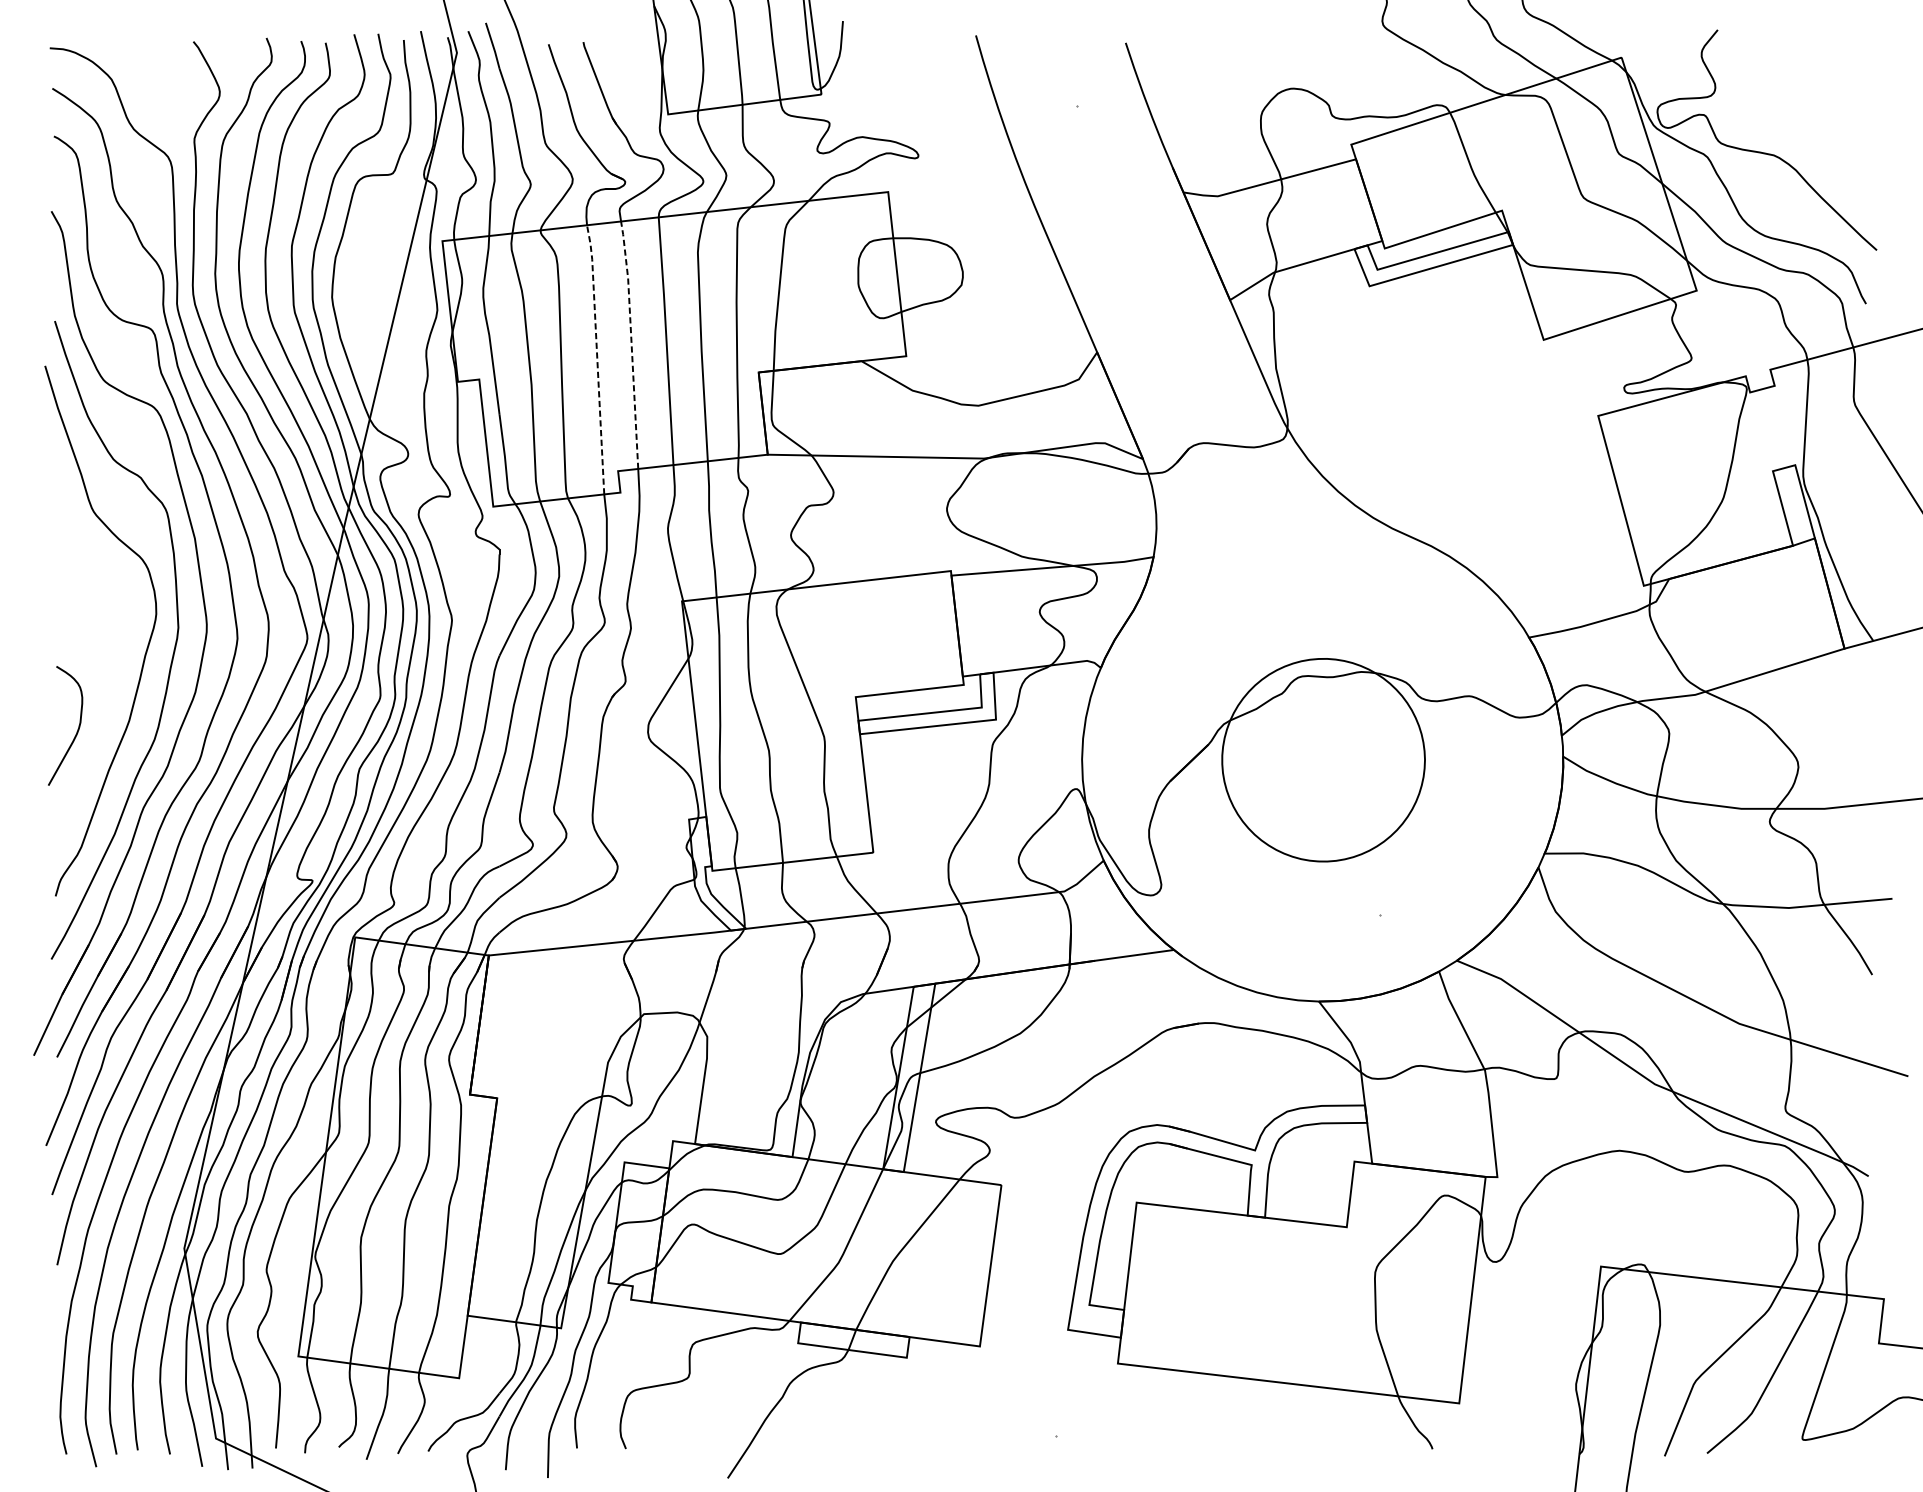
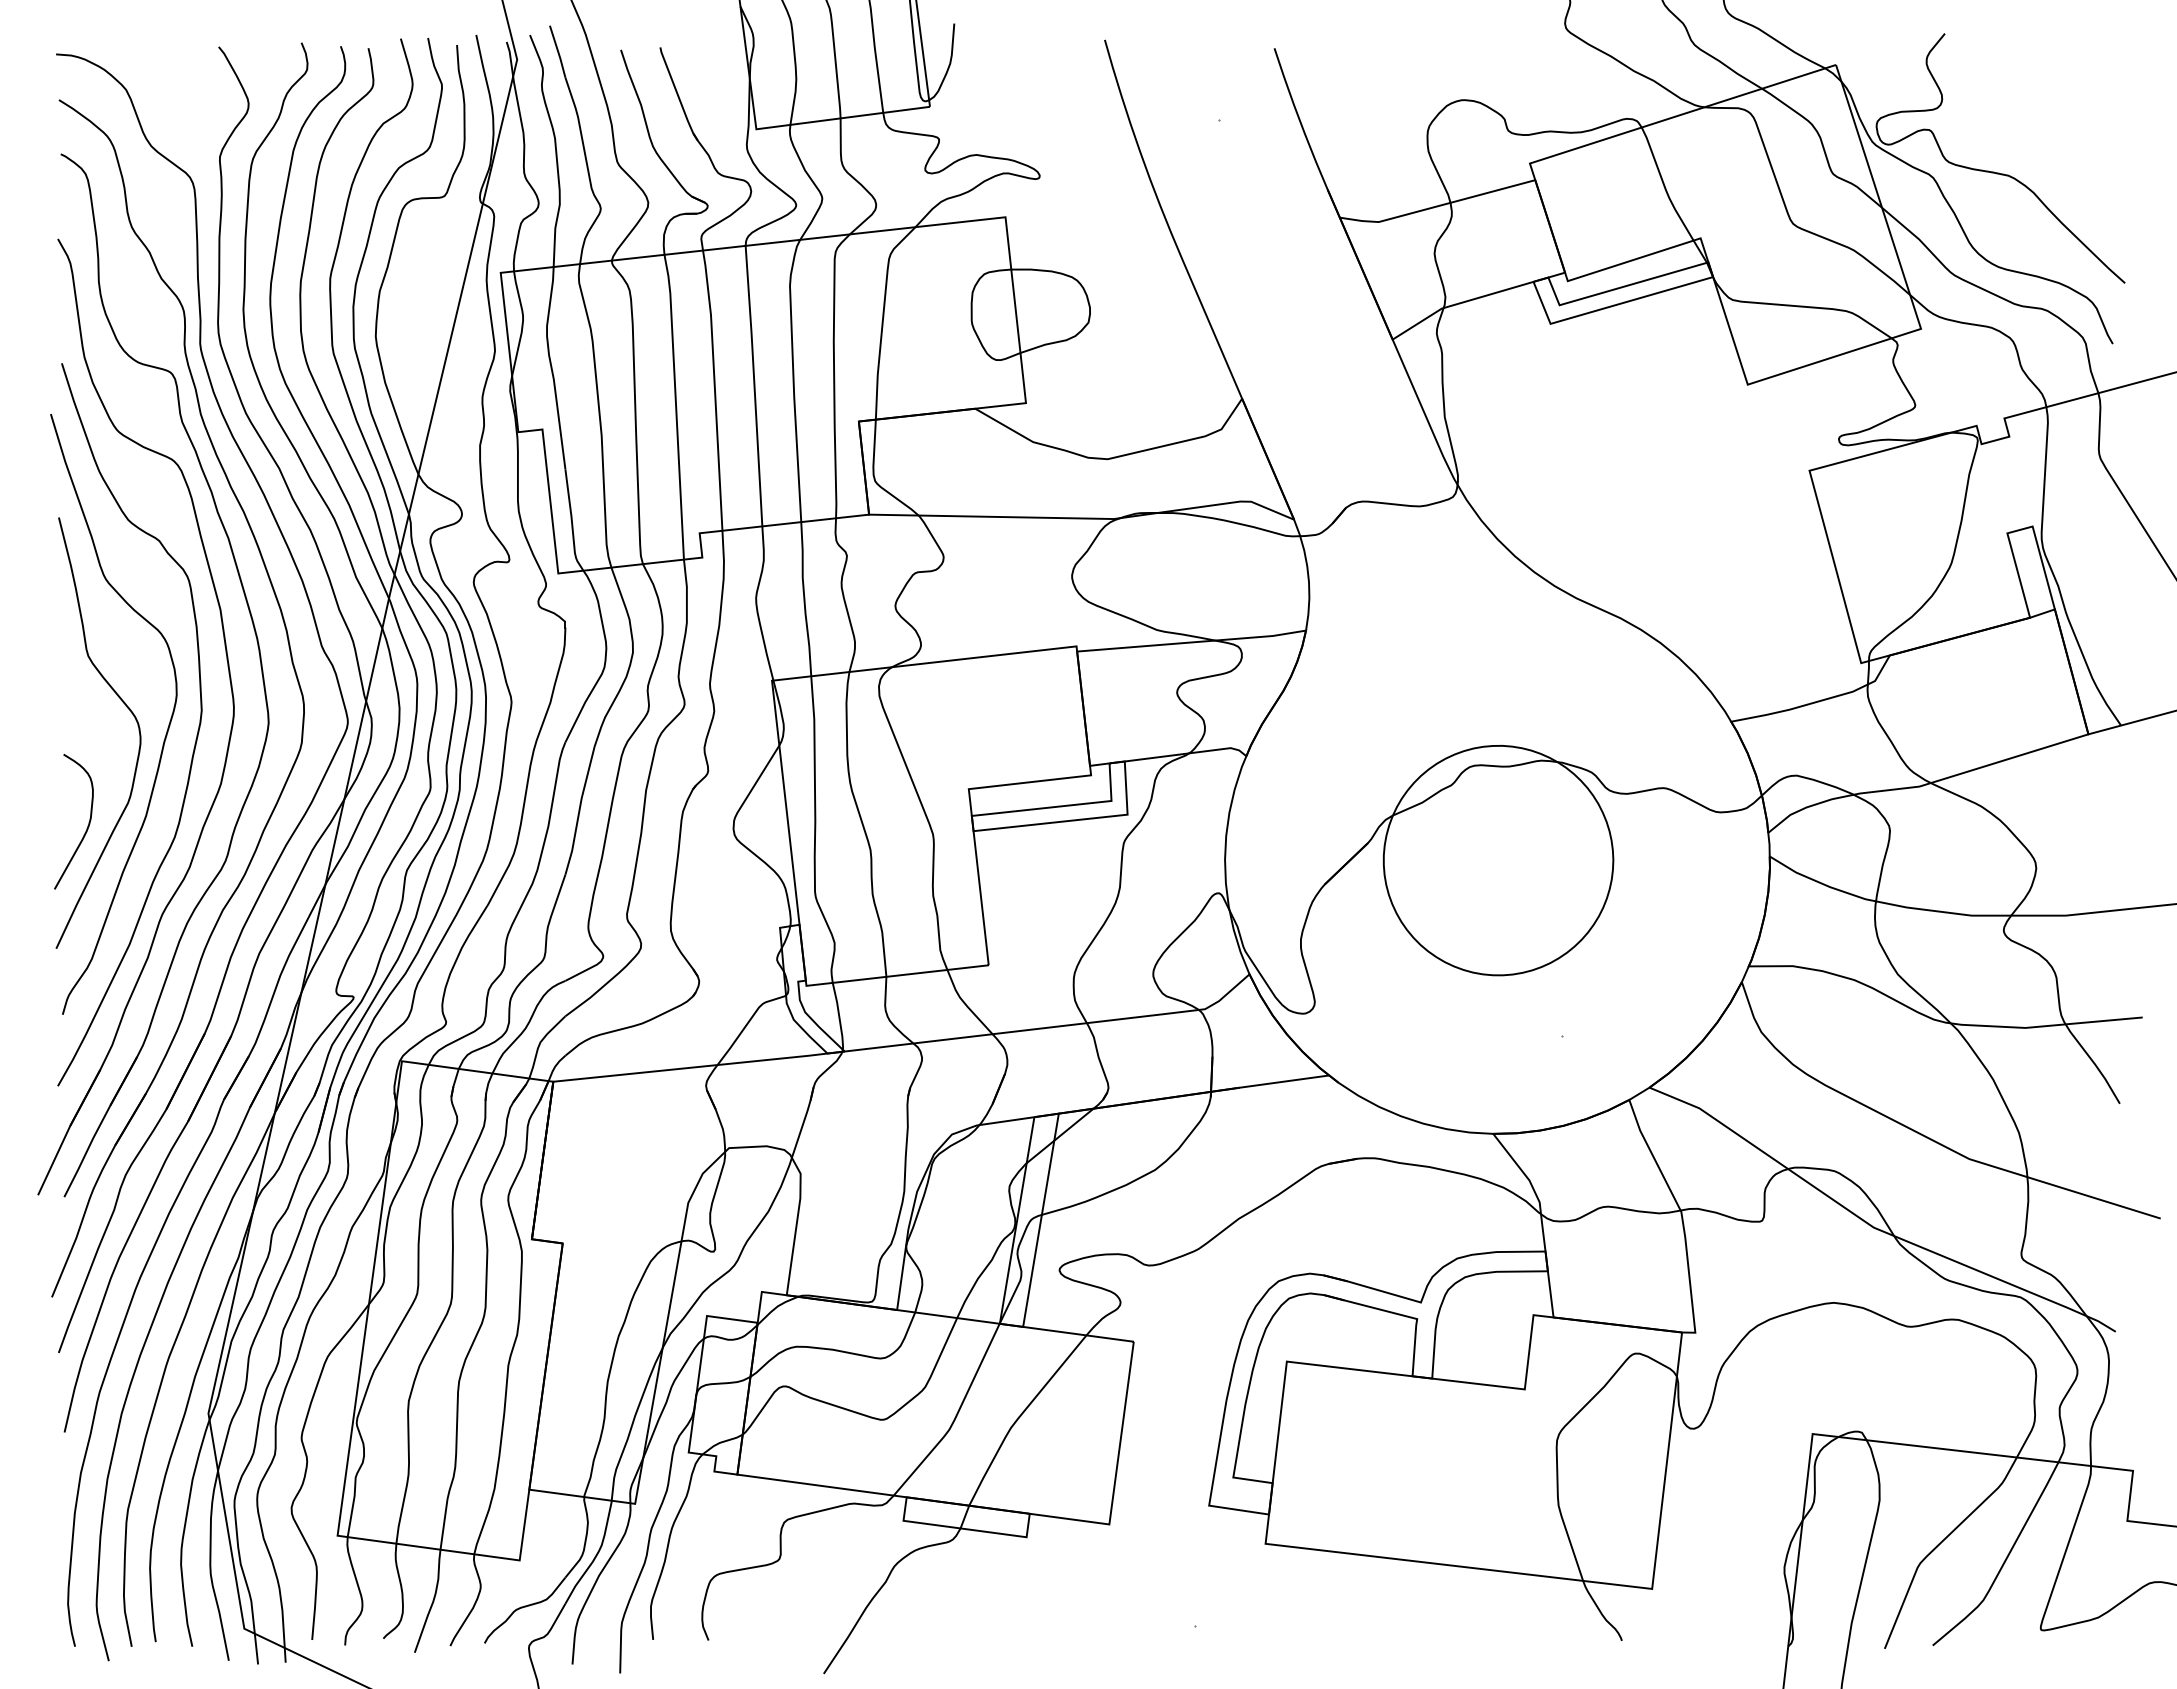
line: (631, 344) -> (714, 389), dashed -> solid
line: (597, 357) -> (676, 404), dashed -> solid
curve: (111, 625) -> (126, 707), added

